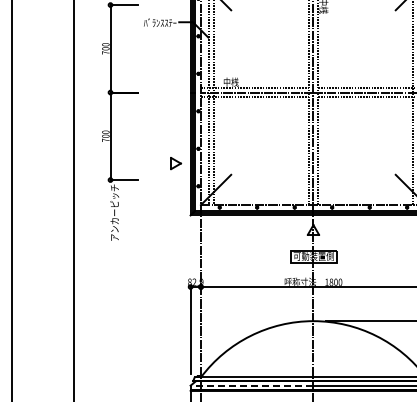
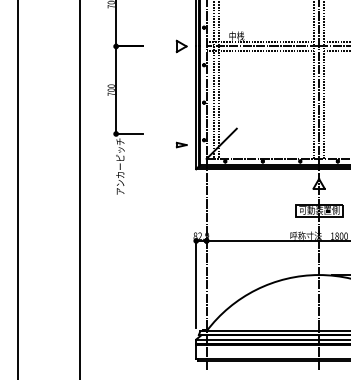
part: (176, 163) -> (182, 46), moved
part: (175, 191) -> (181, 145), added
line: (251, 385) -> (257, 339), dashed -> solid

